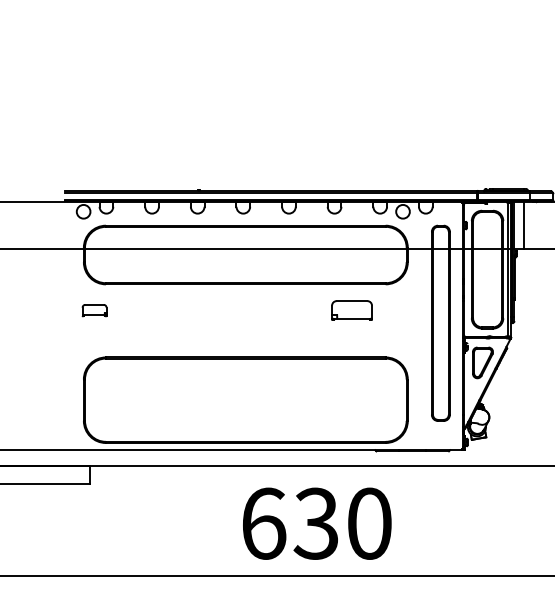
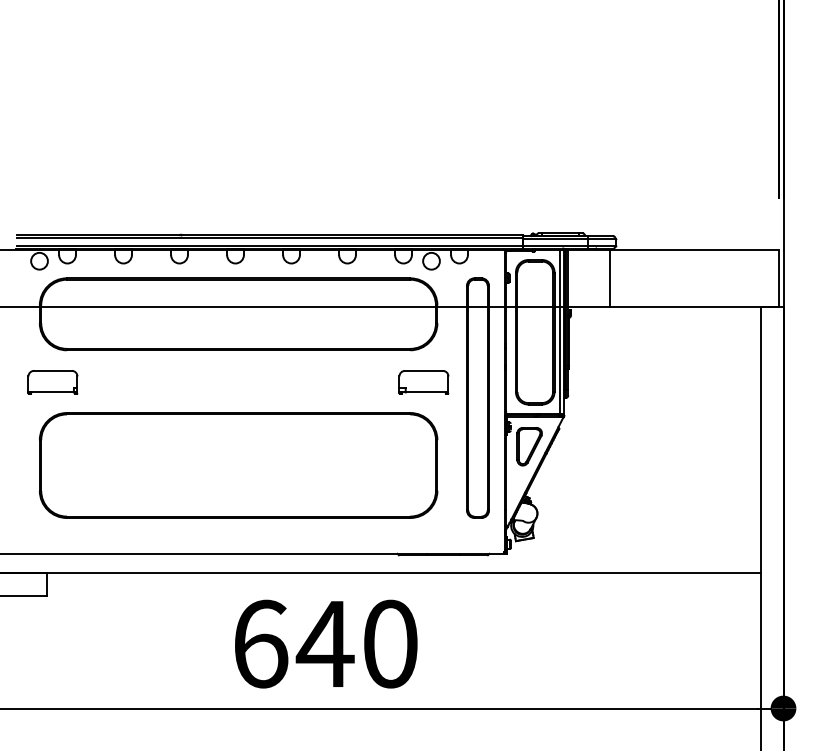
line: (524, 225) -> (610, 277), moved
part: (94, 310) -> (52, 382), size x1.67
part: (351, 310) -> (423, 382), moved
part: (245, 400) -> (238, 465), moved
text: (315, 523) -> (324, 643), 630 -> 640

